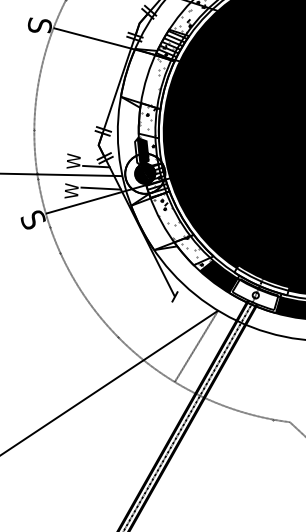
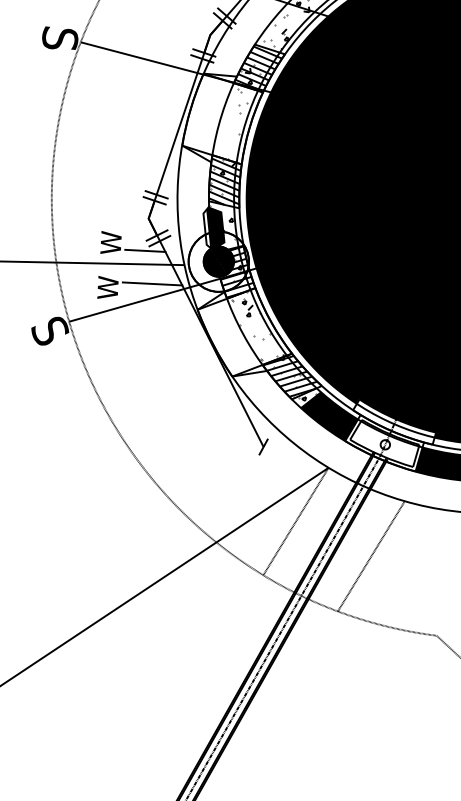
hatch: (148, 120) -> (223, 181), added
hatch: (192, 249) -> (289, 375), added
line: (246, 369) -> (371, 556), added

